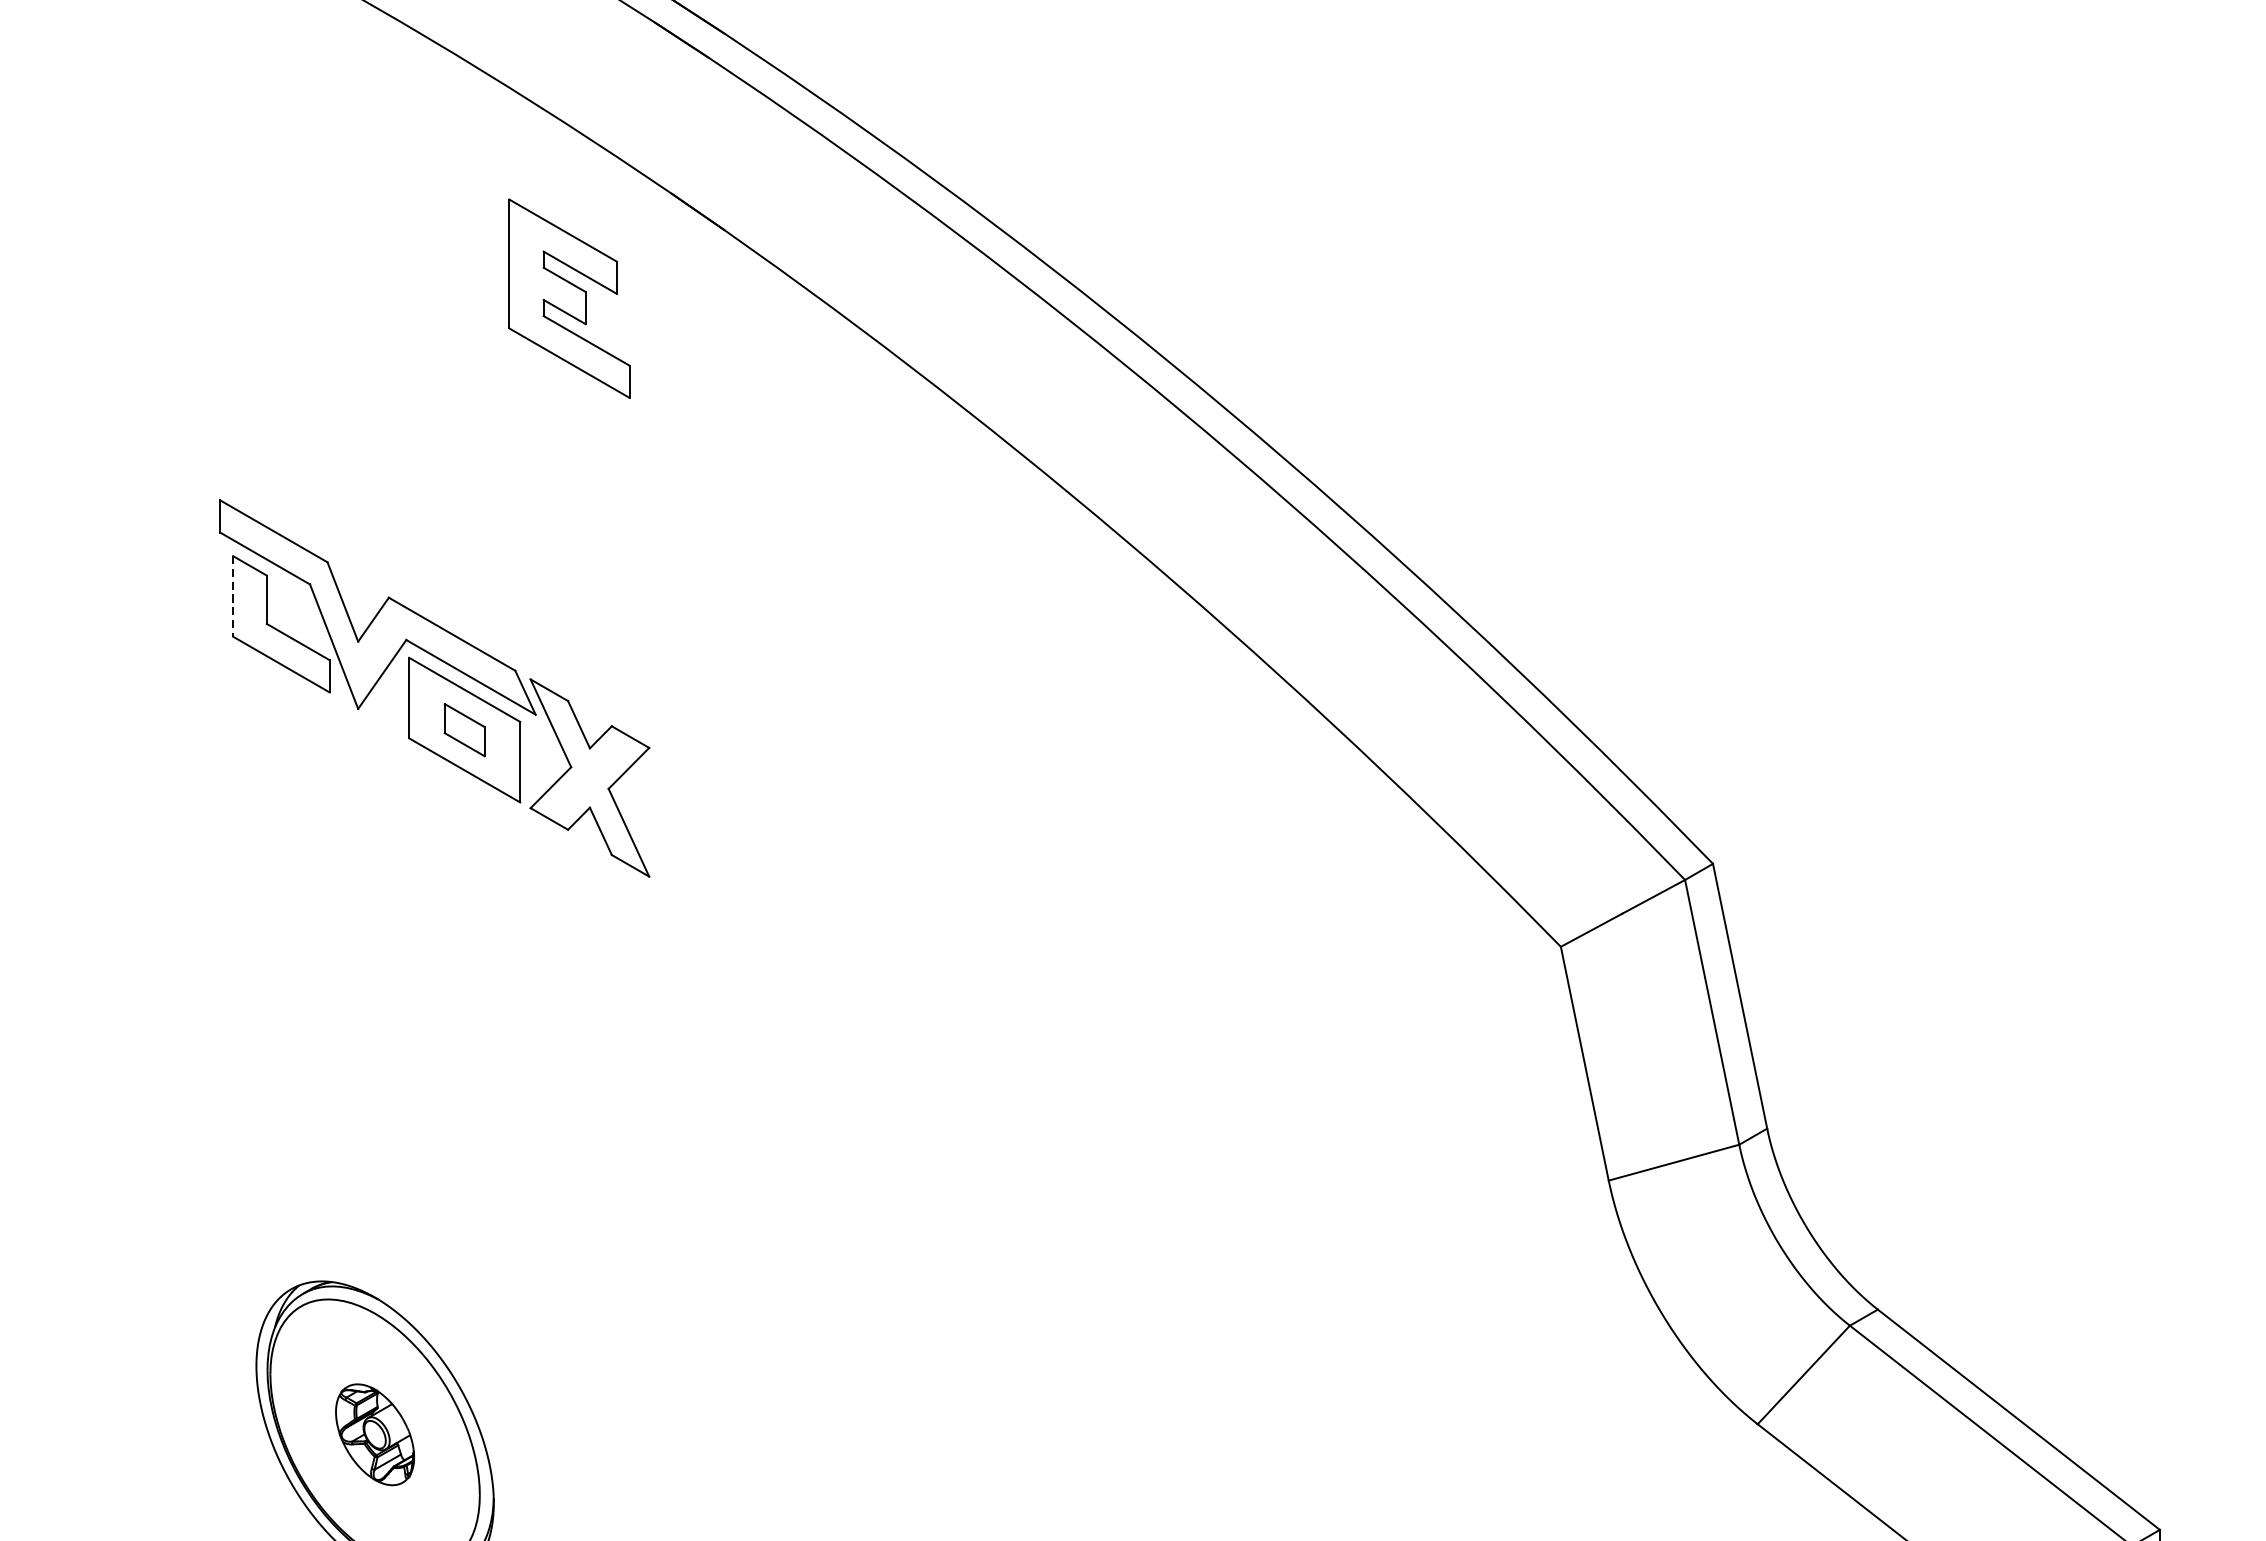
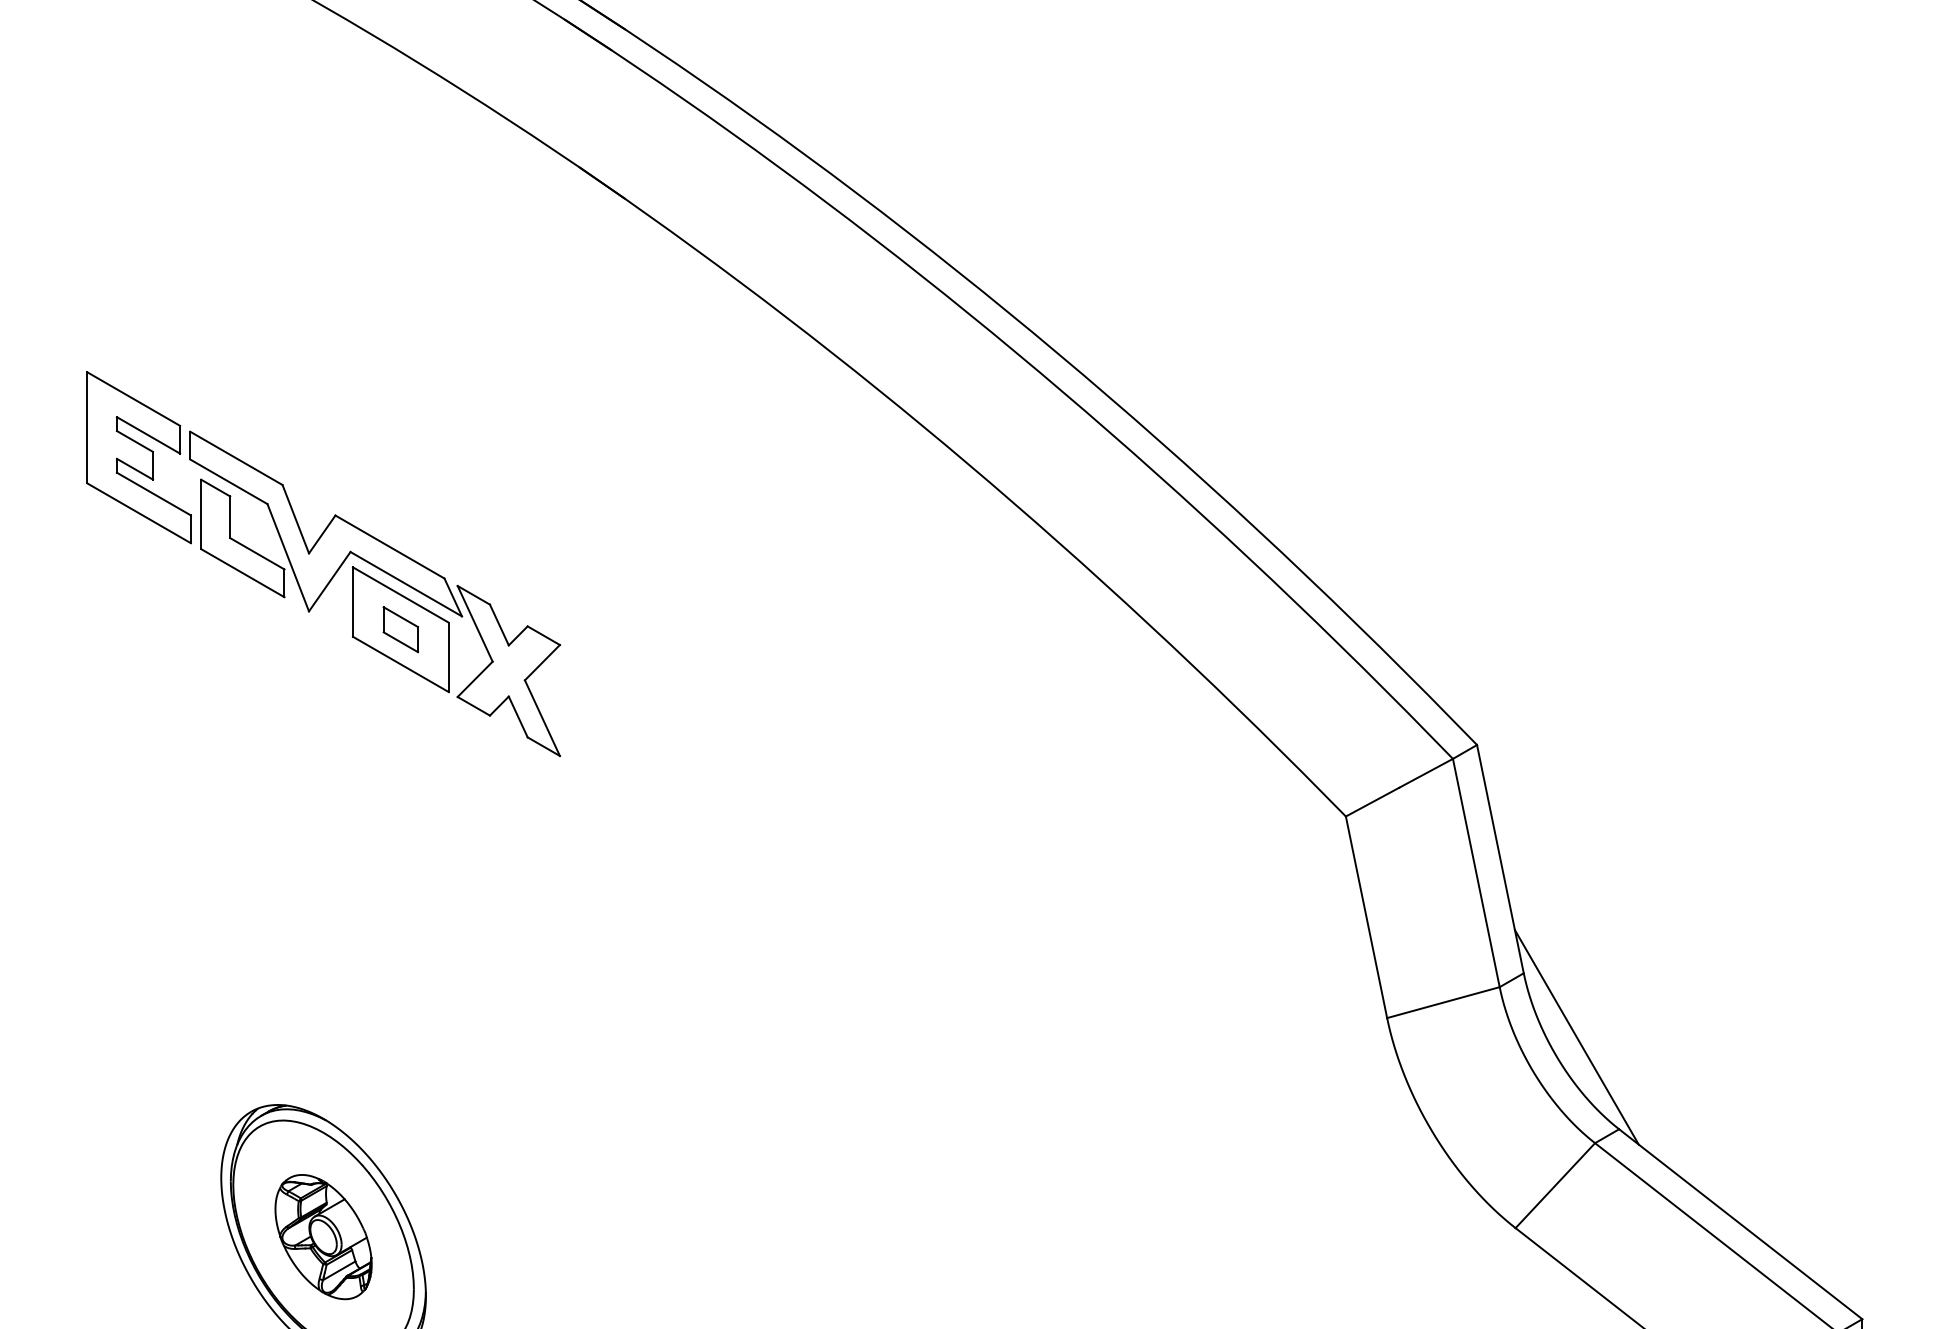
part: (568, 298) -> (138, 457), moved
line: (233, 596) -> (201, 514), dashed -> solid
line: (1828, 1203) -> (1576, 1037), added
part: (375, 1435) -> (323, 1237), size x1.43

